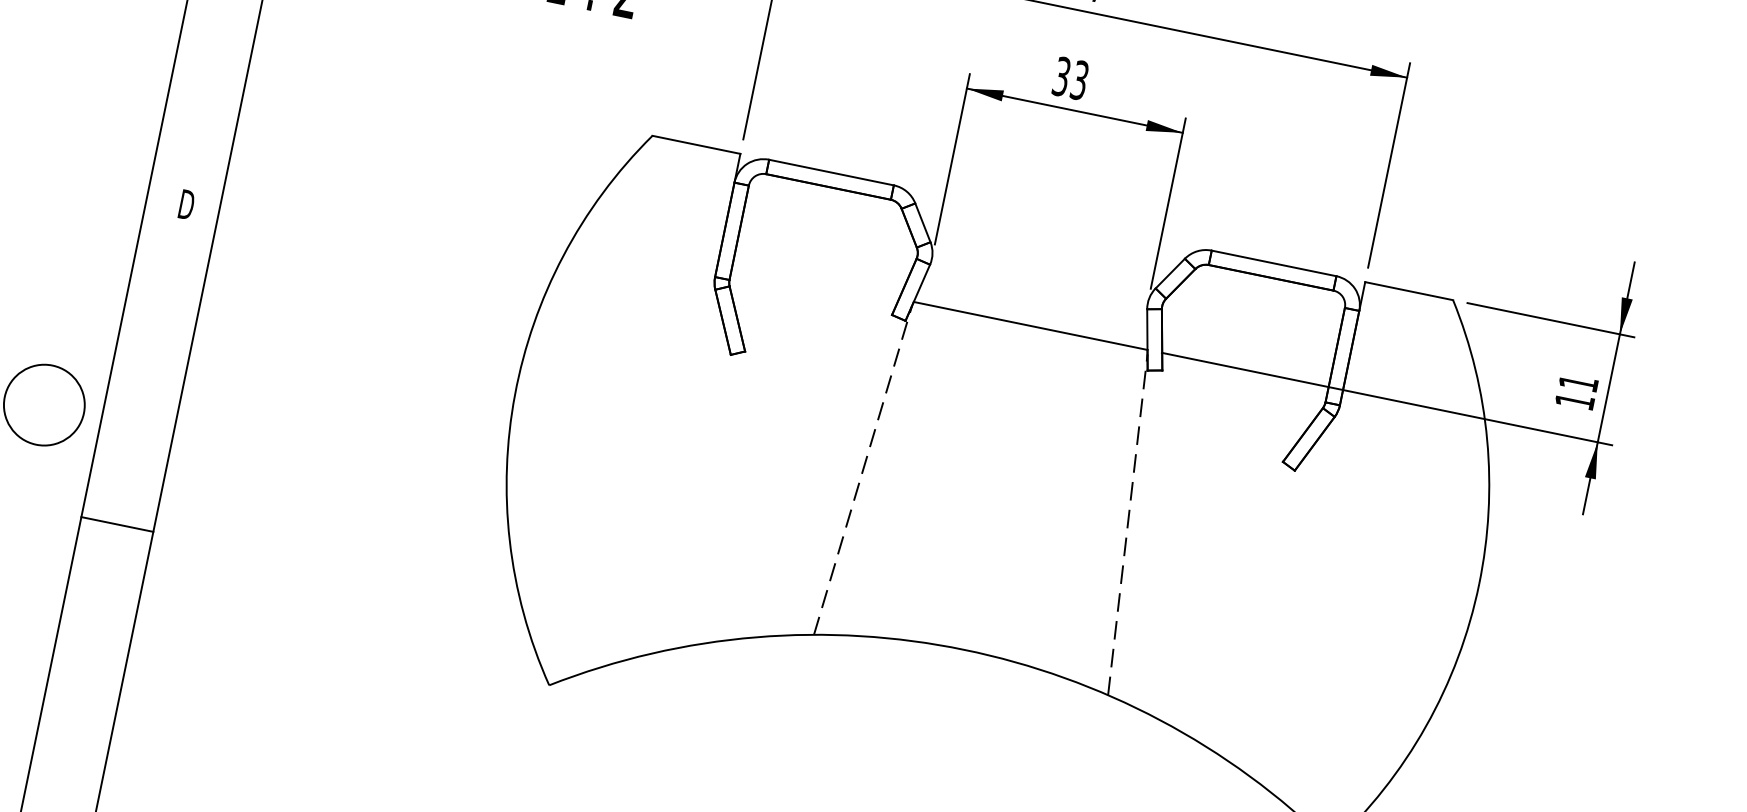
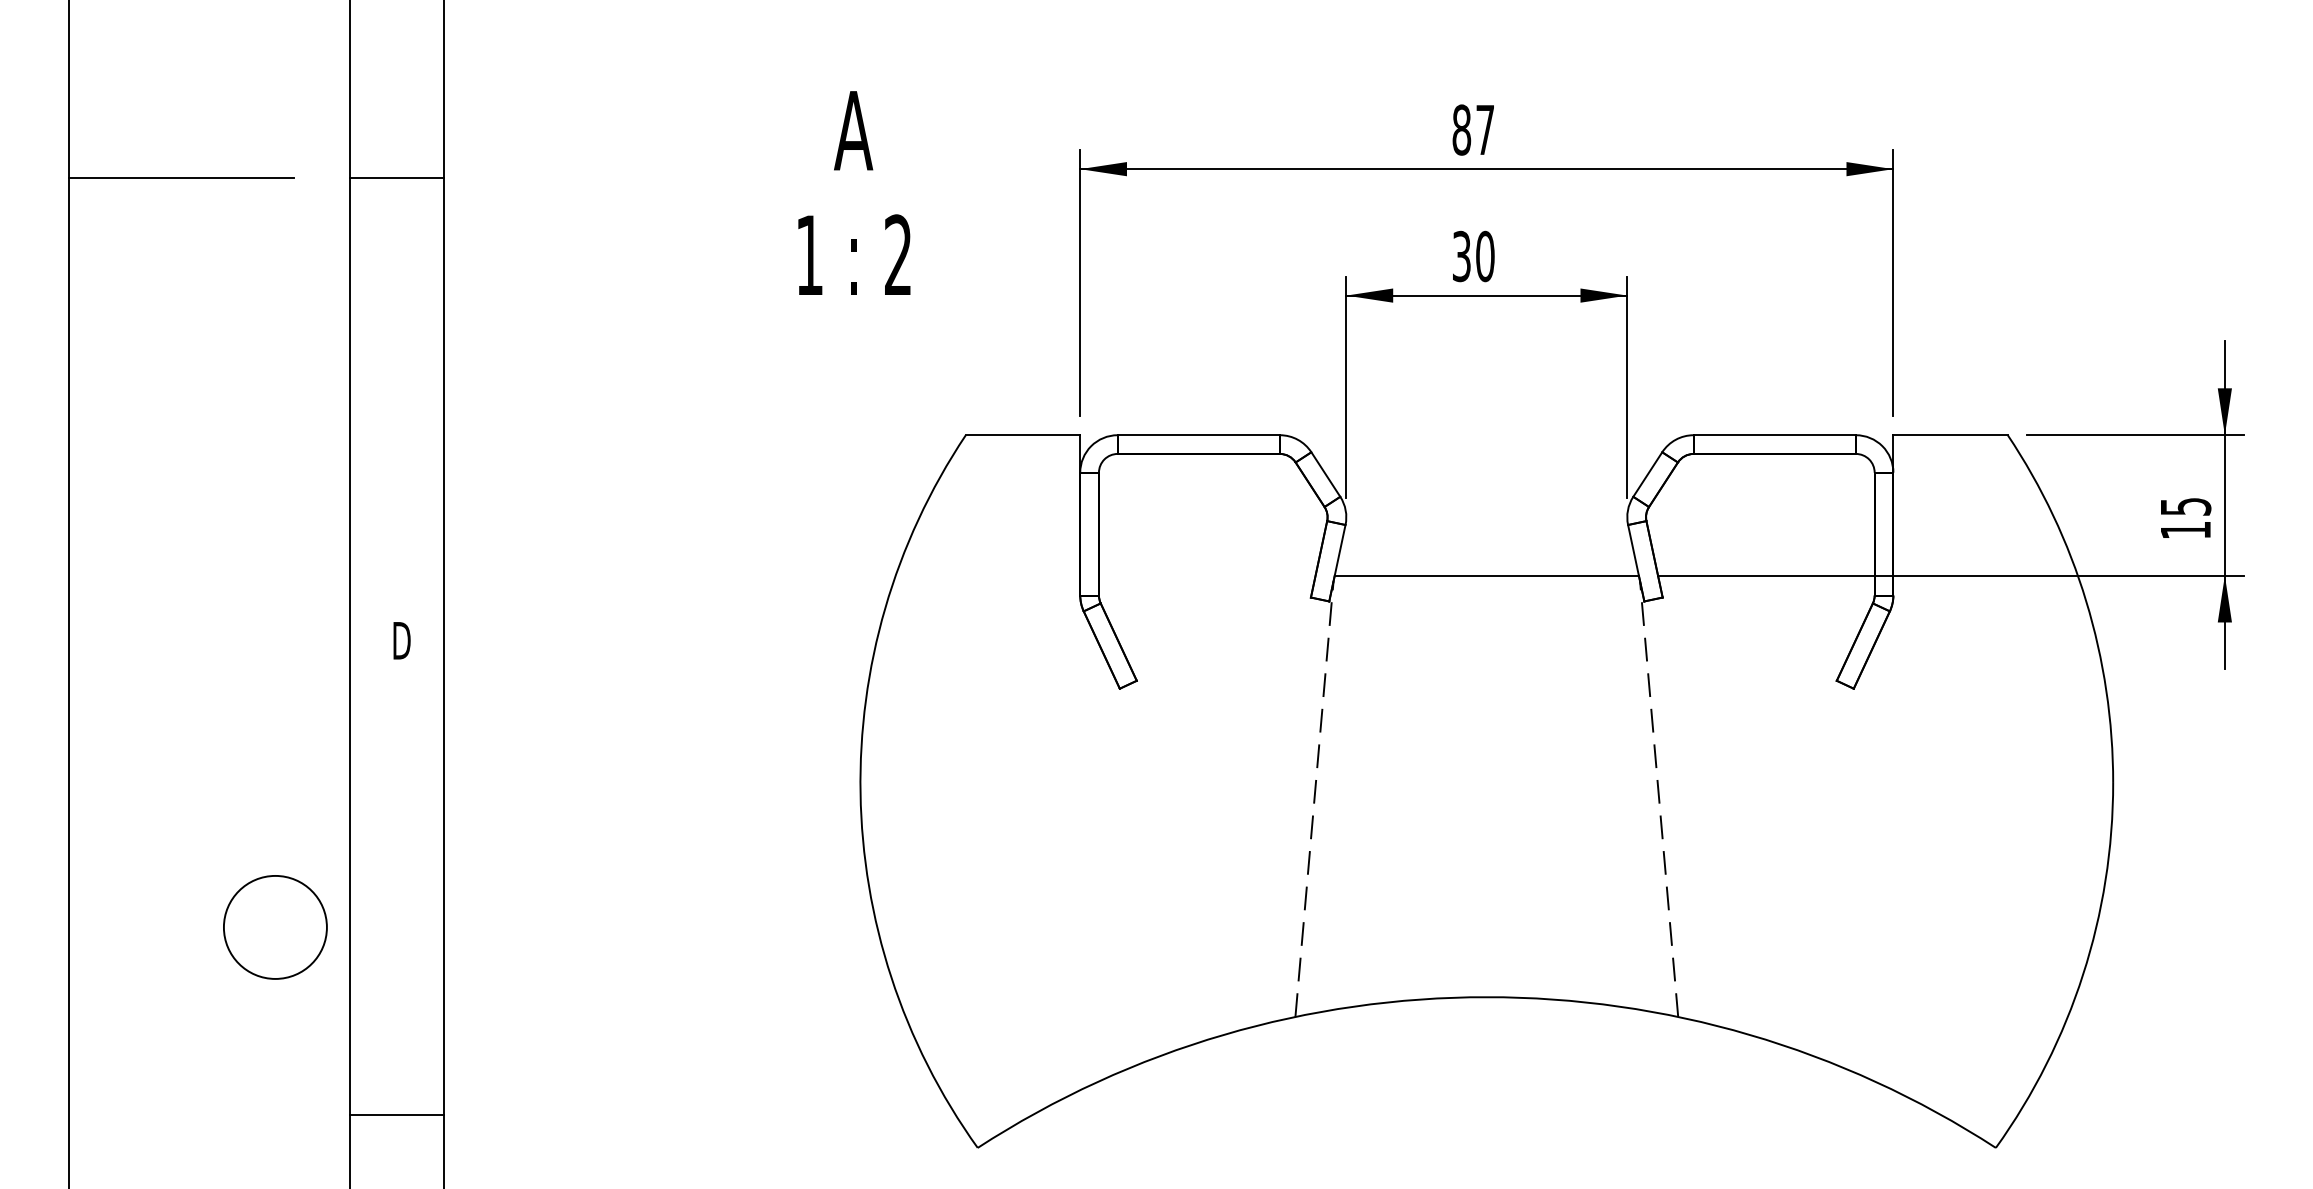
text: (1079, 80) -> (1485, 256), 33 -> 30
text: (1579, 383) -> (2186, 506), 11 -> 15
line: (117, 524) -> (397, 1114), moved

